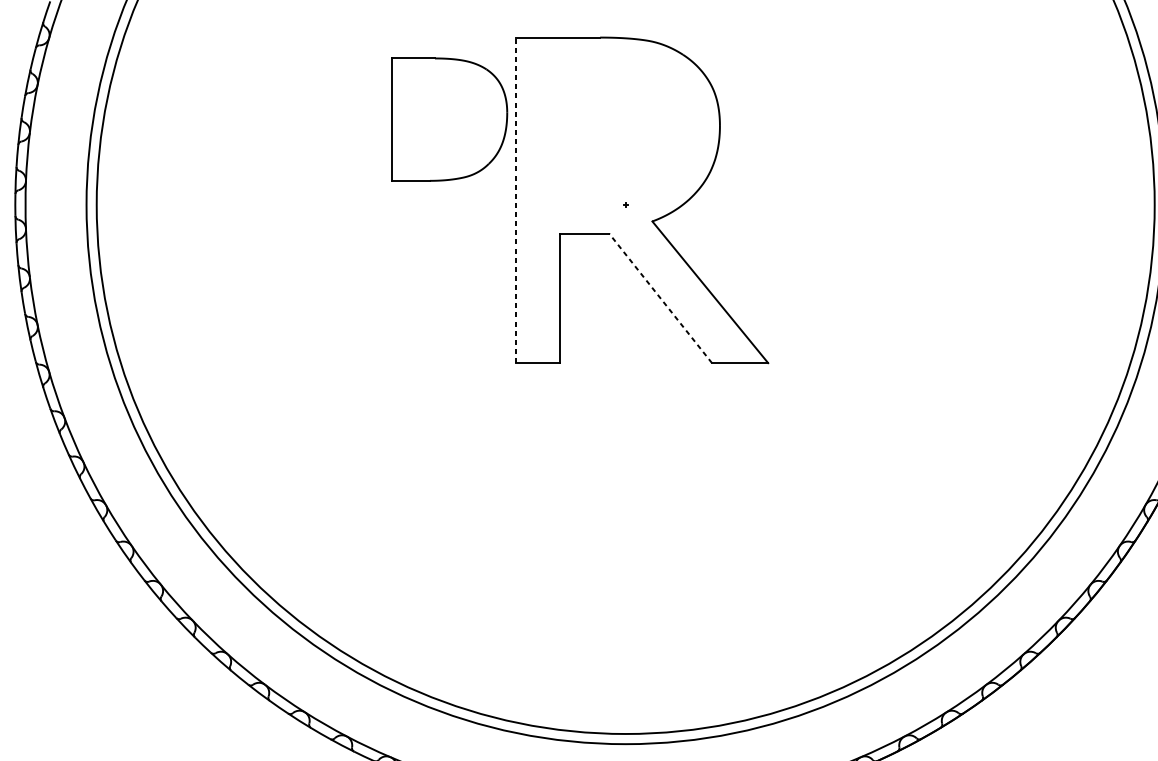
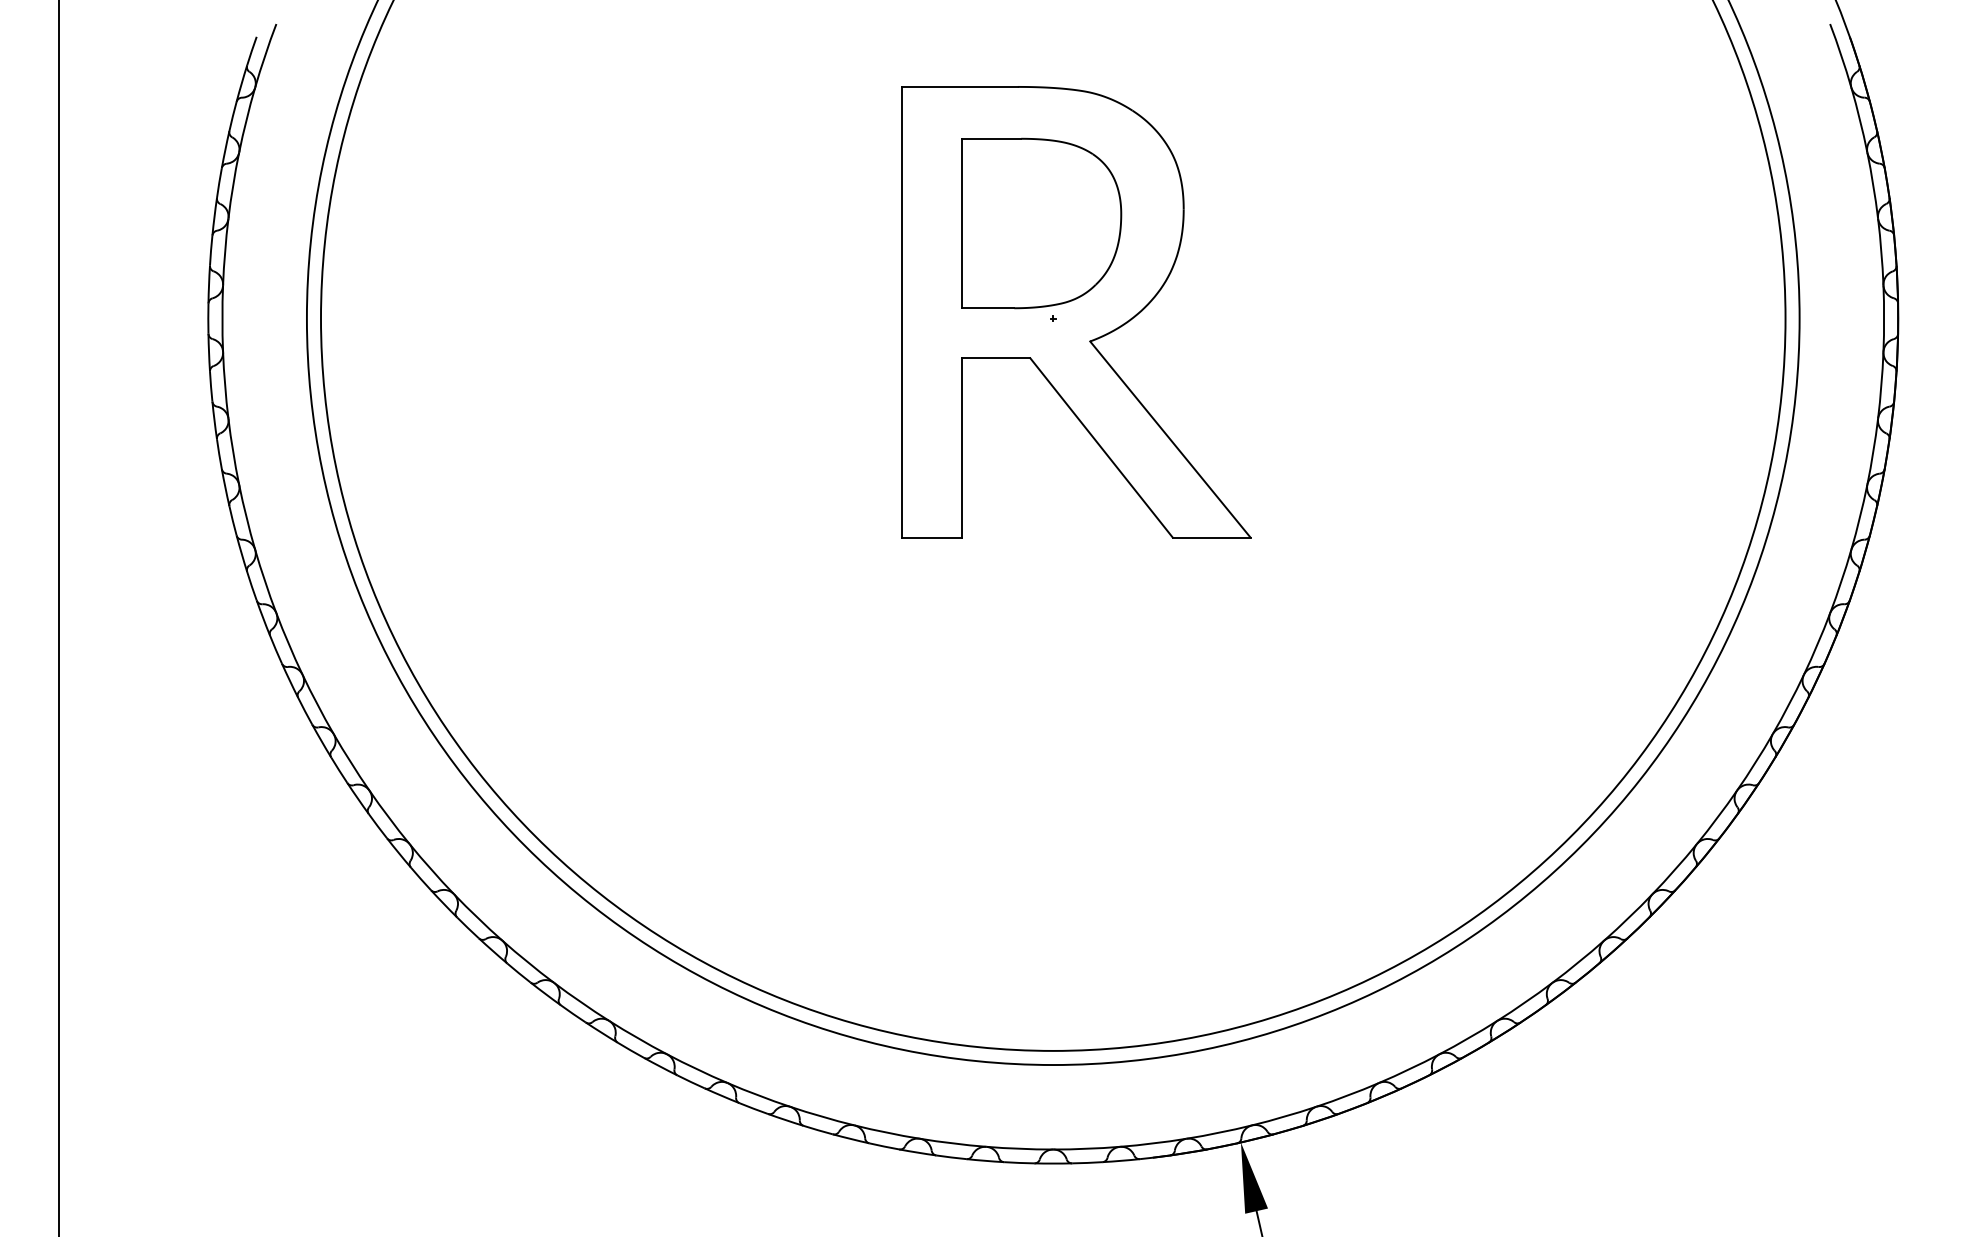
part: (449, 119) -> (1041, 223), moved
line: (516, 199) -> (901, 311), dashed -> solid
line: (660, 298) -> (1101, 447), dashed -> solid

